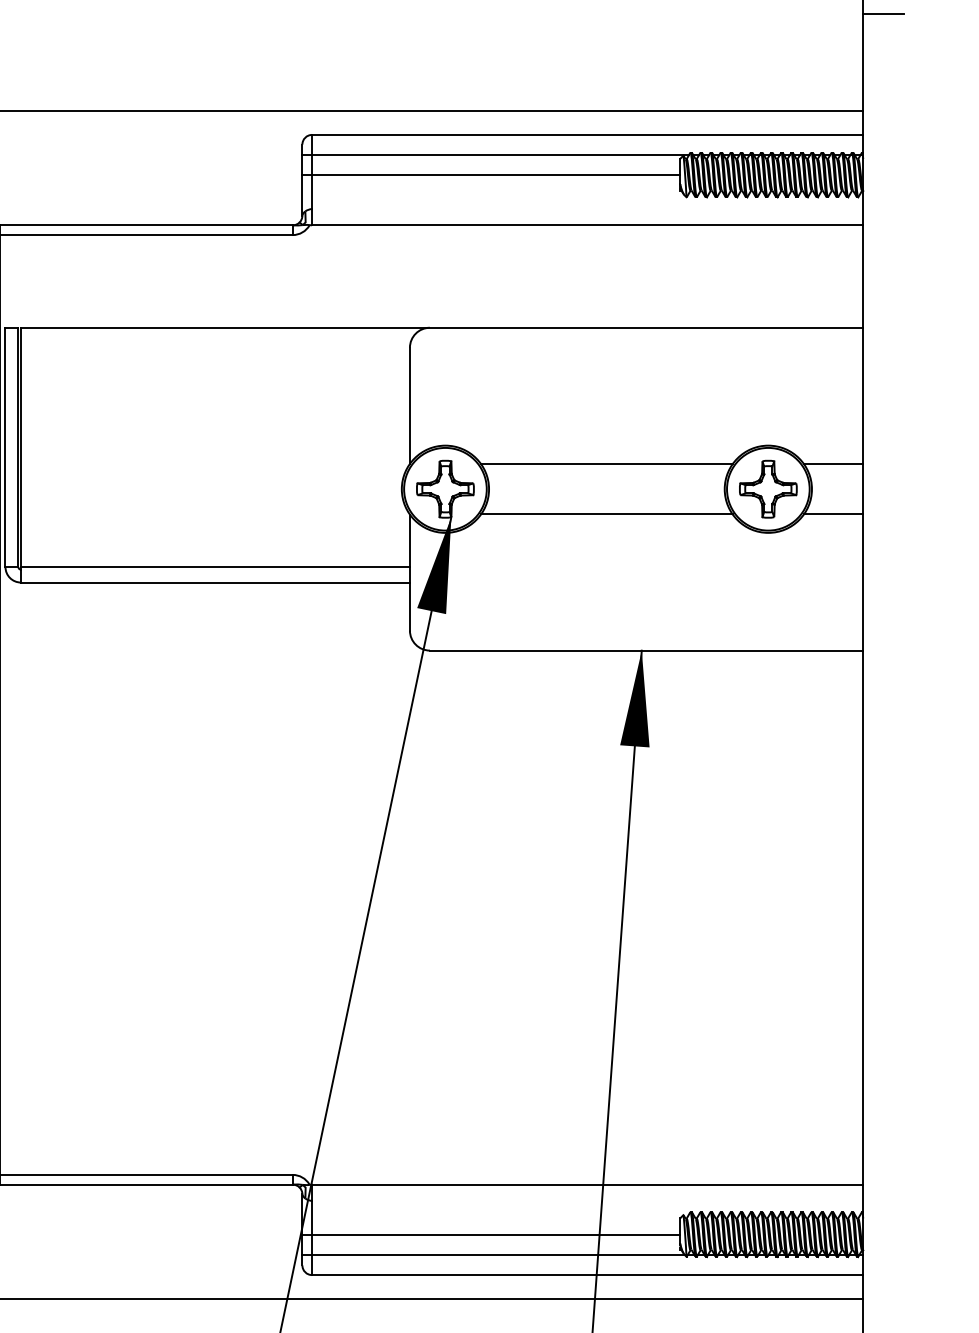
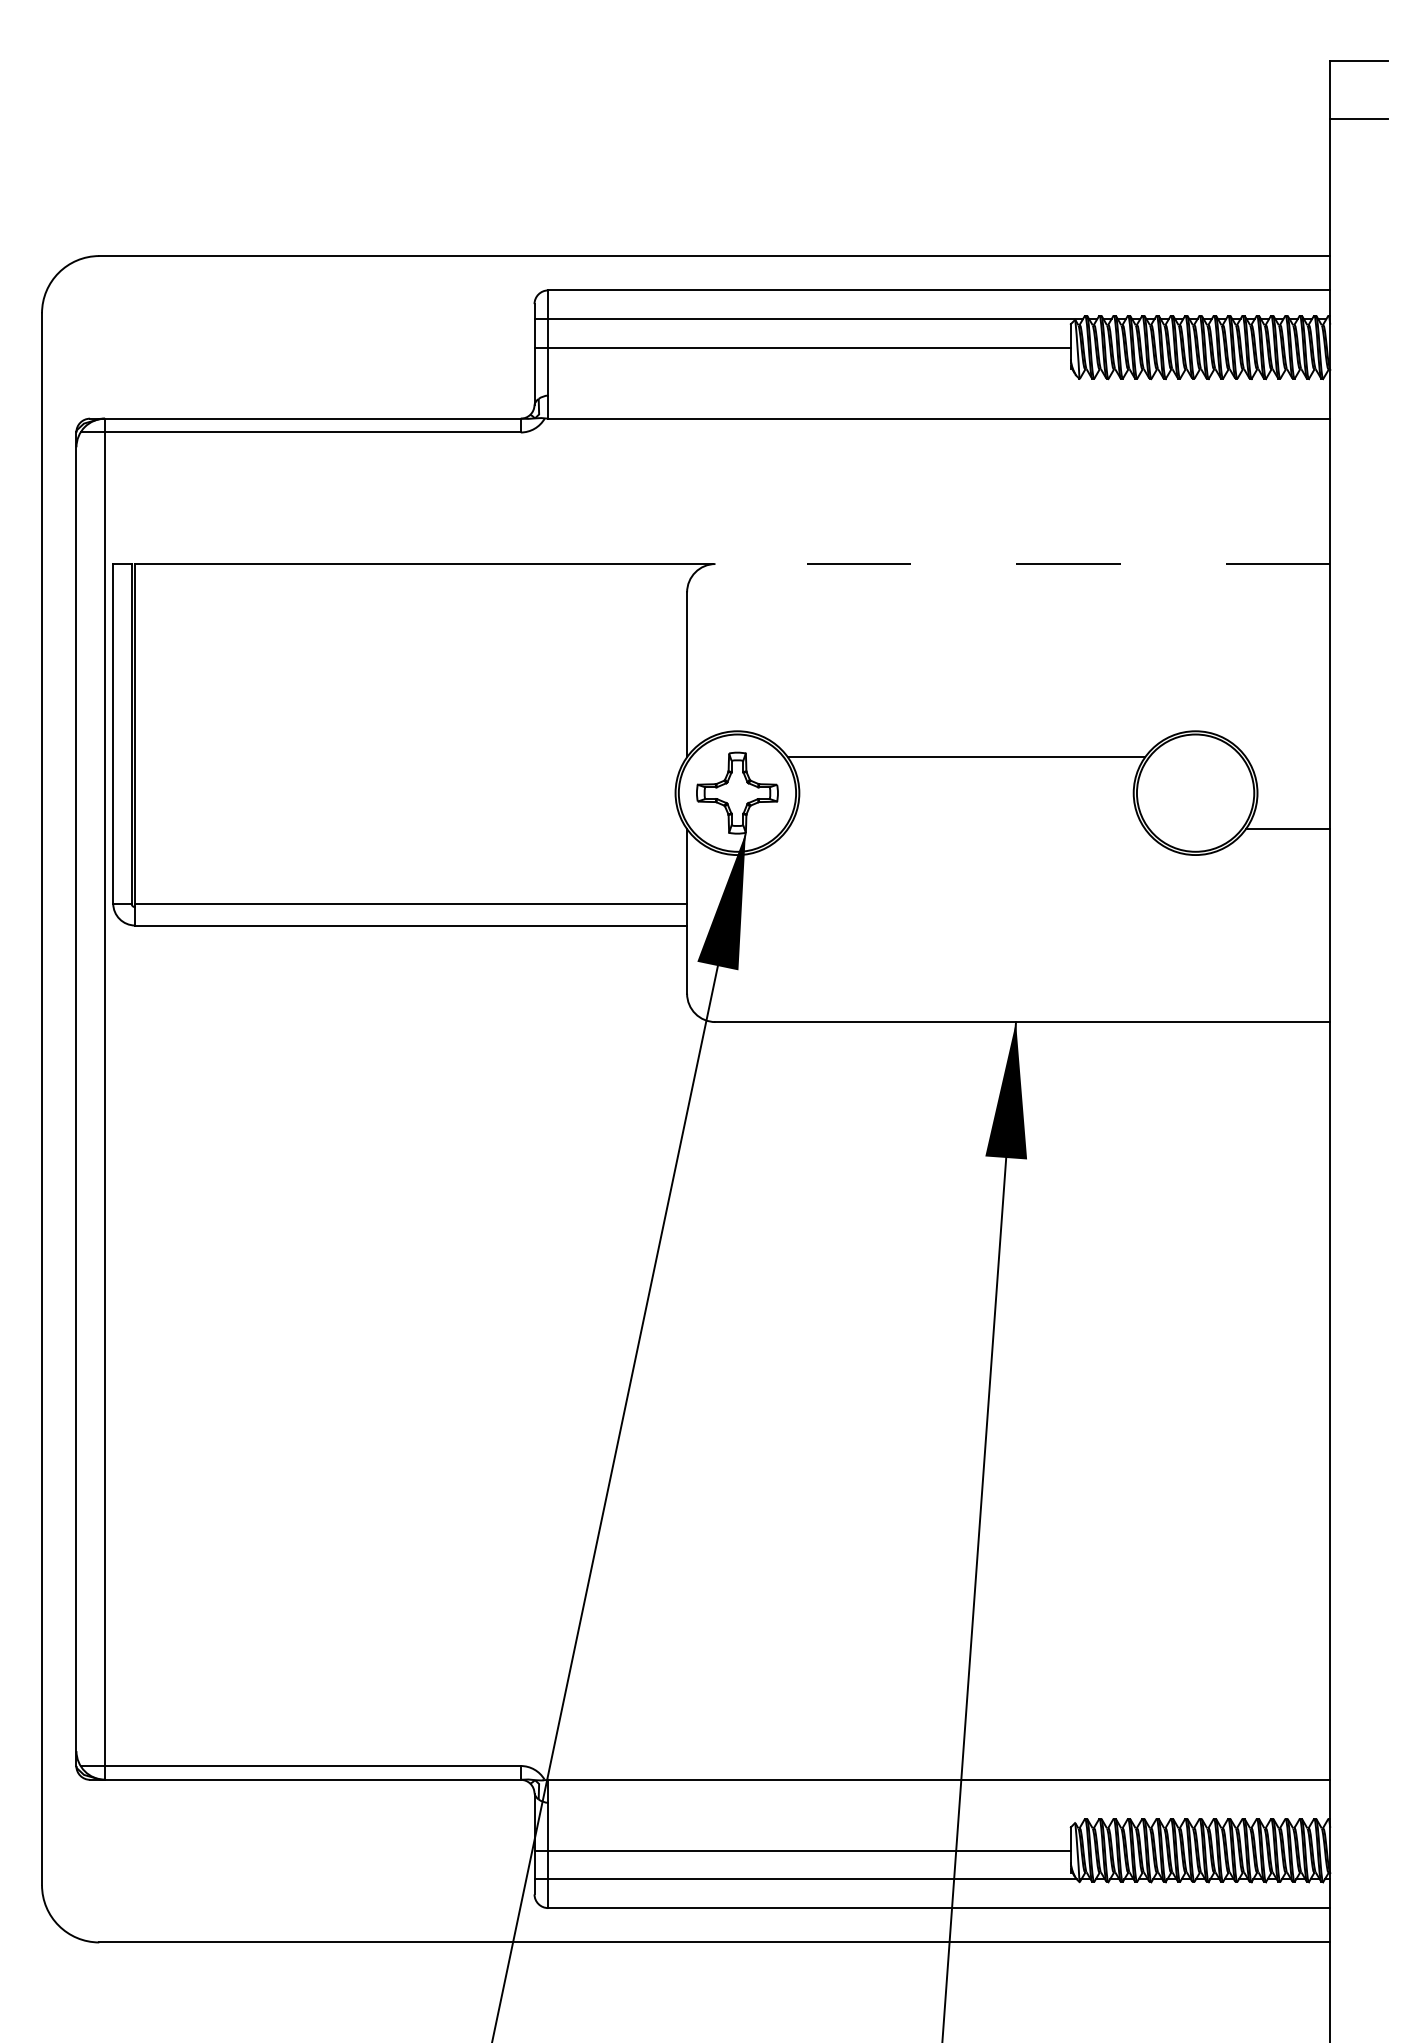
line: (646, 328) -> (1022, 564), solid -> dashed
line: (833, 464) -> (1288, 757), removed
part: (768, 488) -> (1195, 792), removed
line: (606, 514) -> (966, 828), removed

